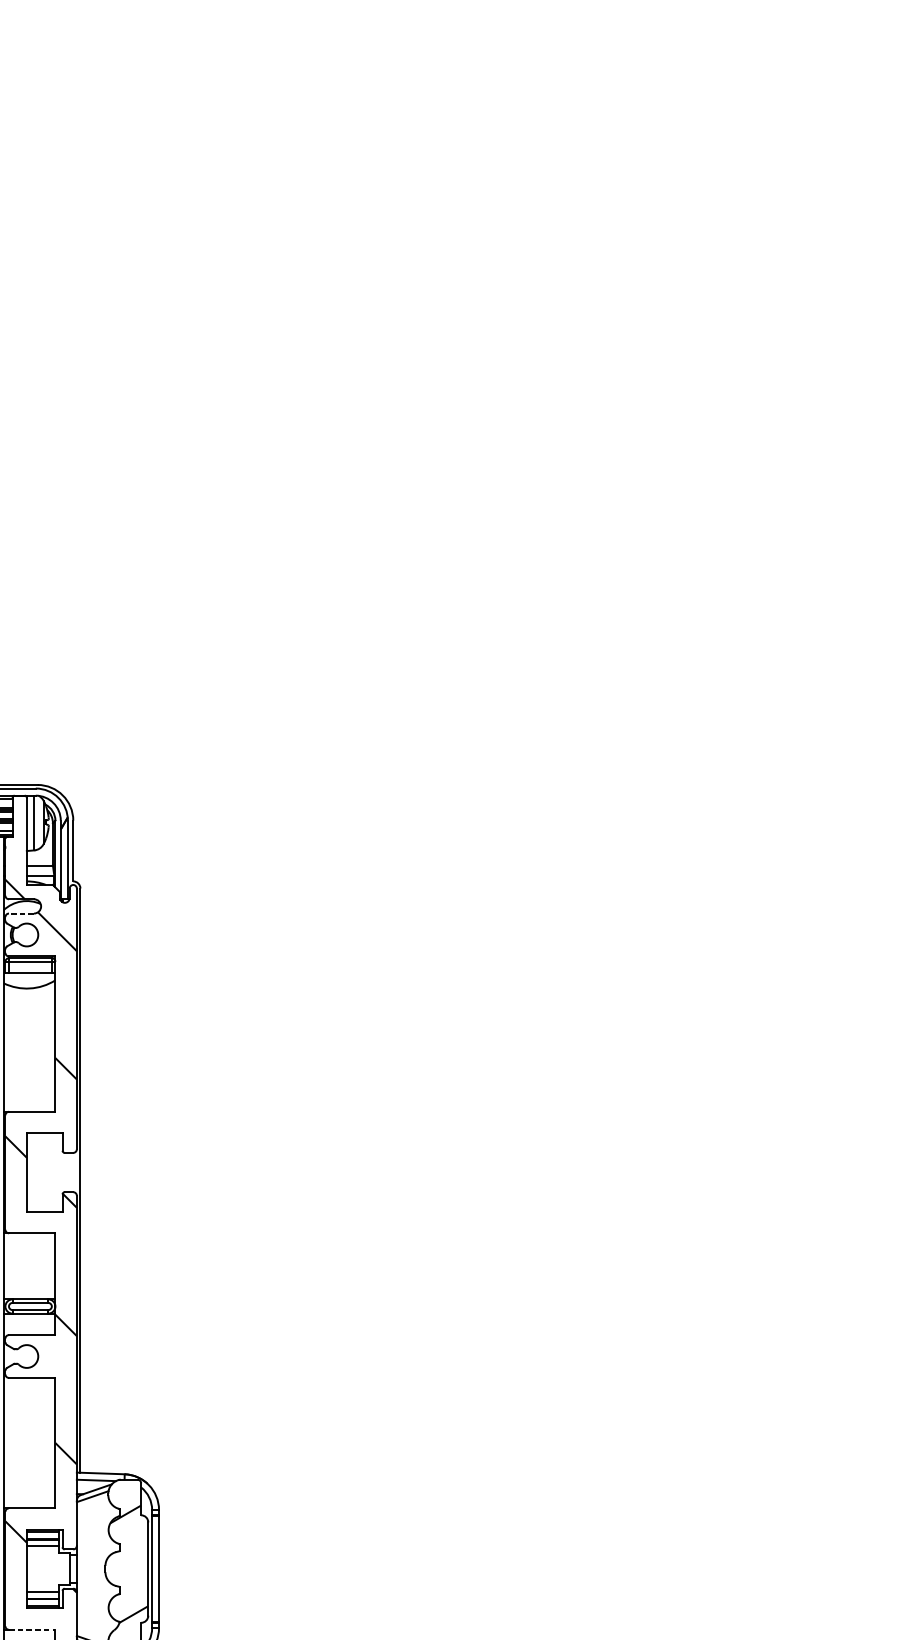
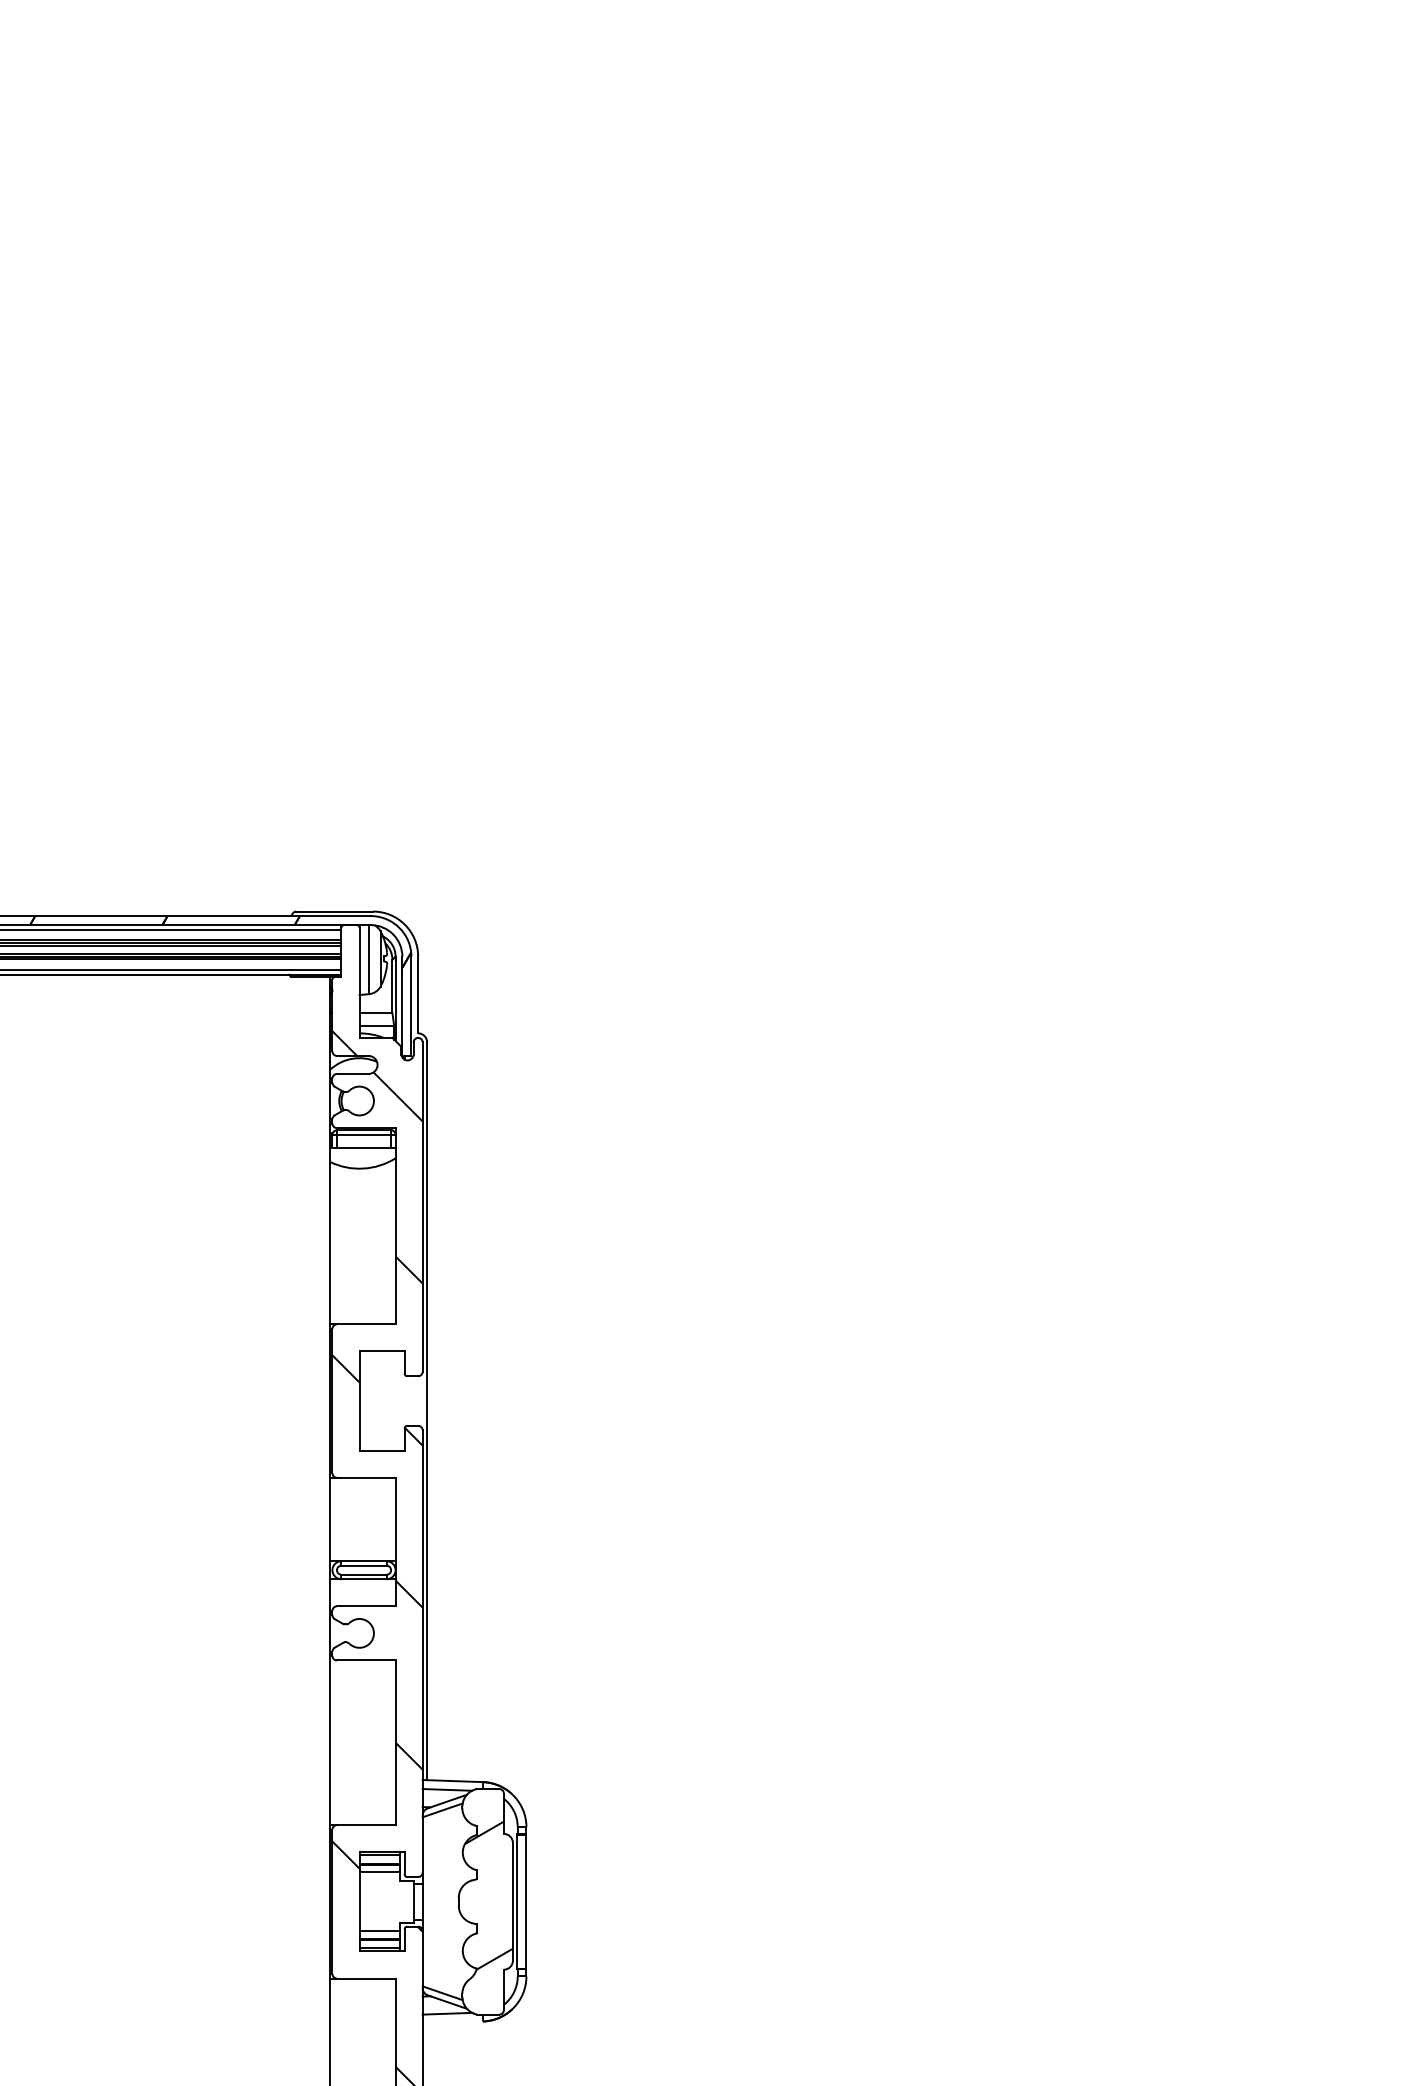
line: (21, 913) -> (352, 1073), dashed -> solid
line: (32, 1629) -> (366, 1978), dashed -> solid

